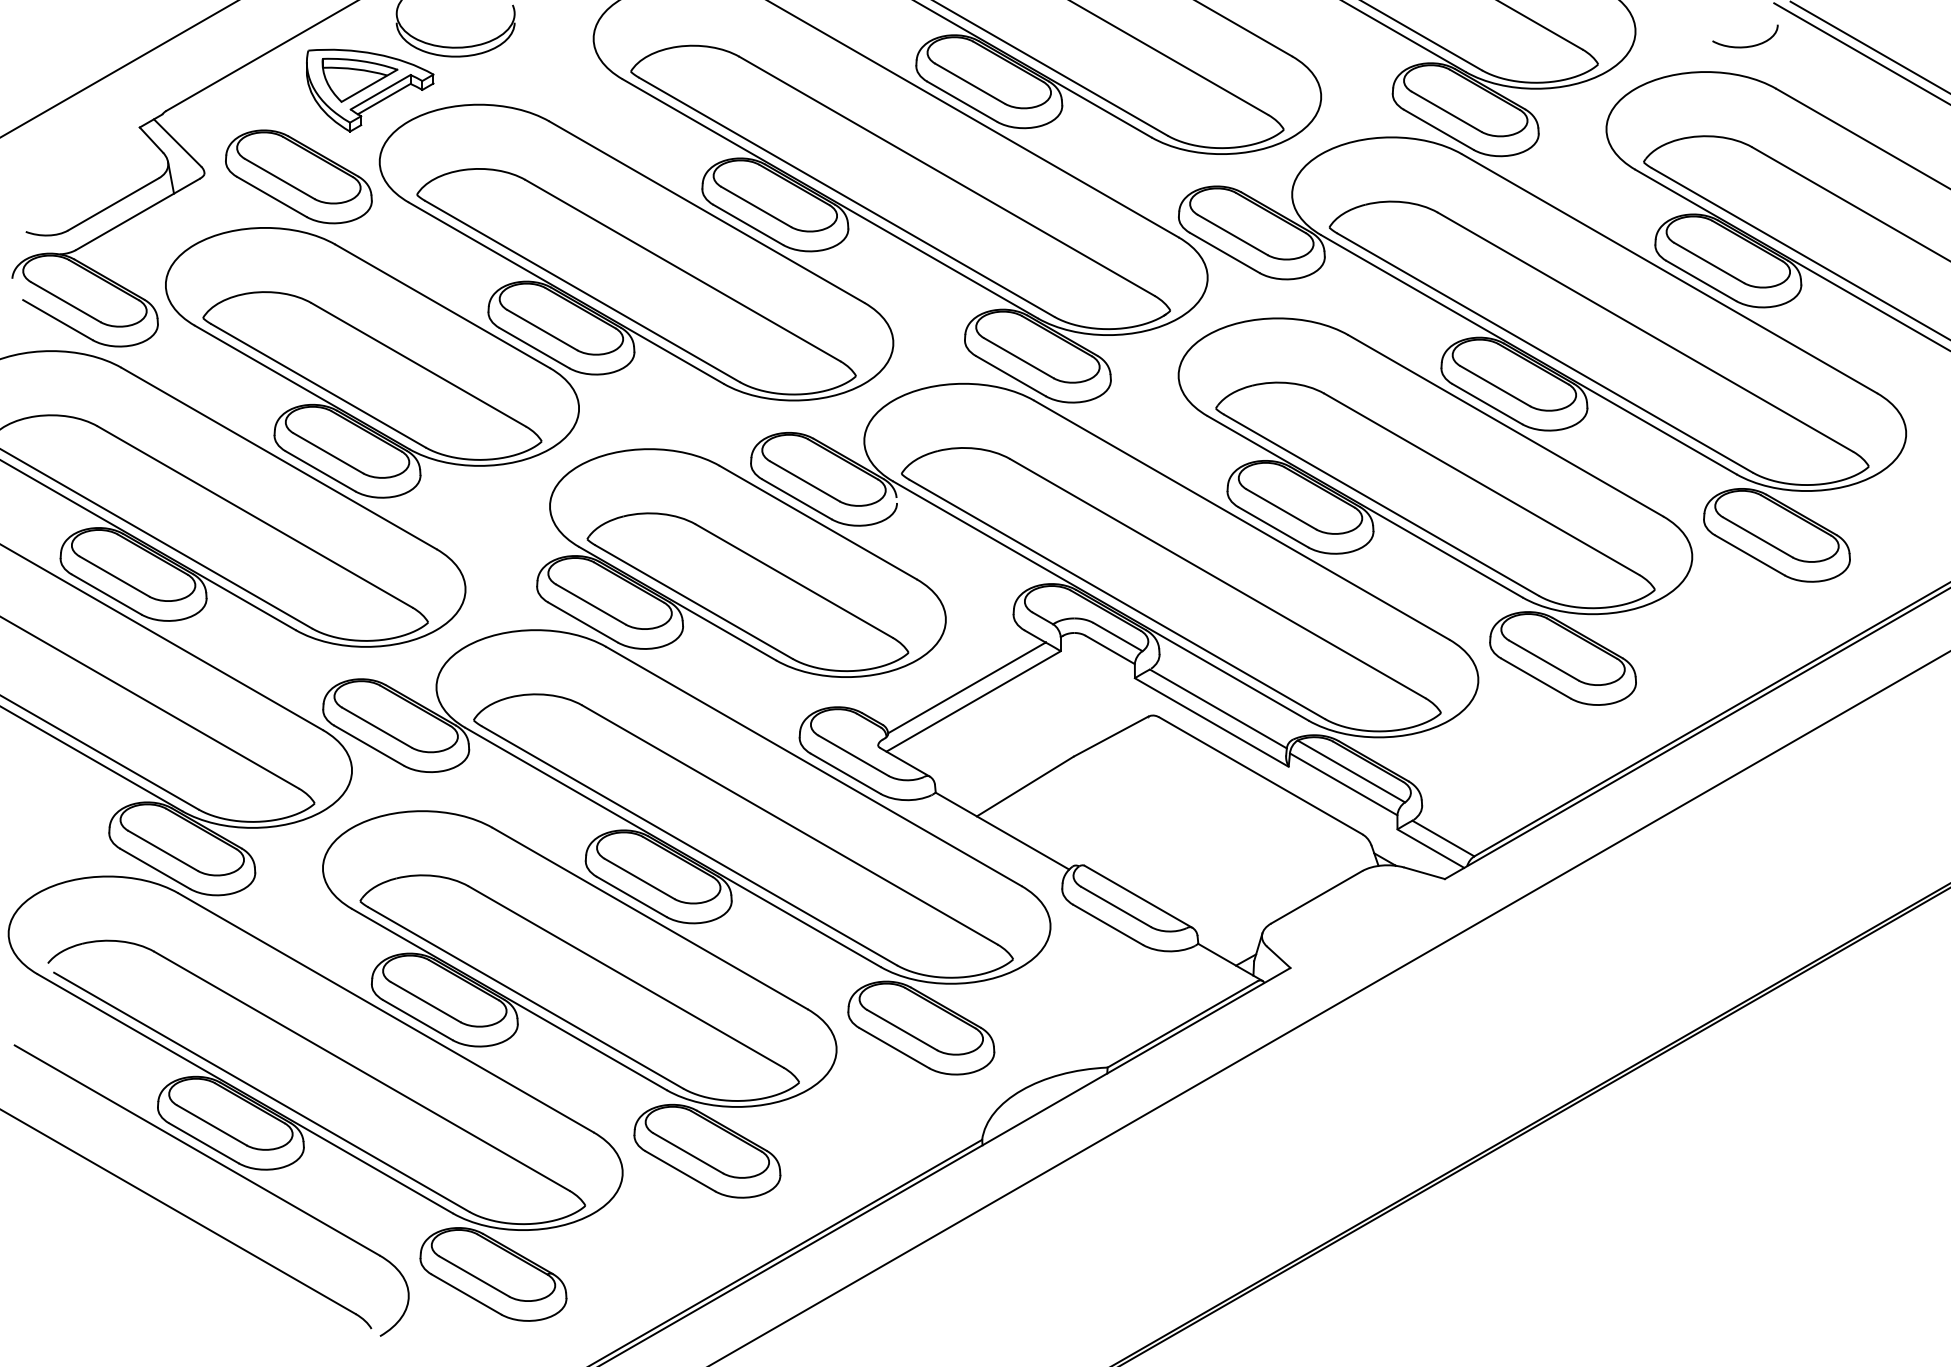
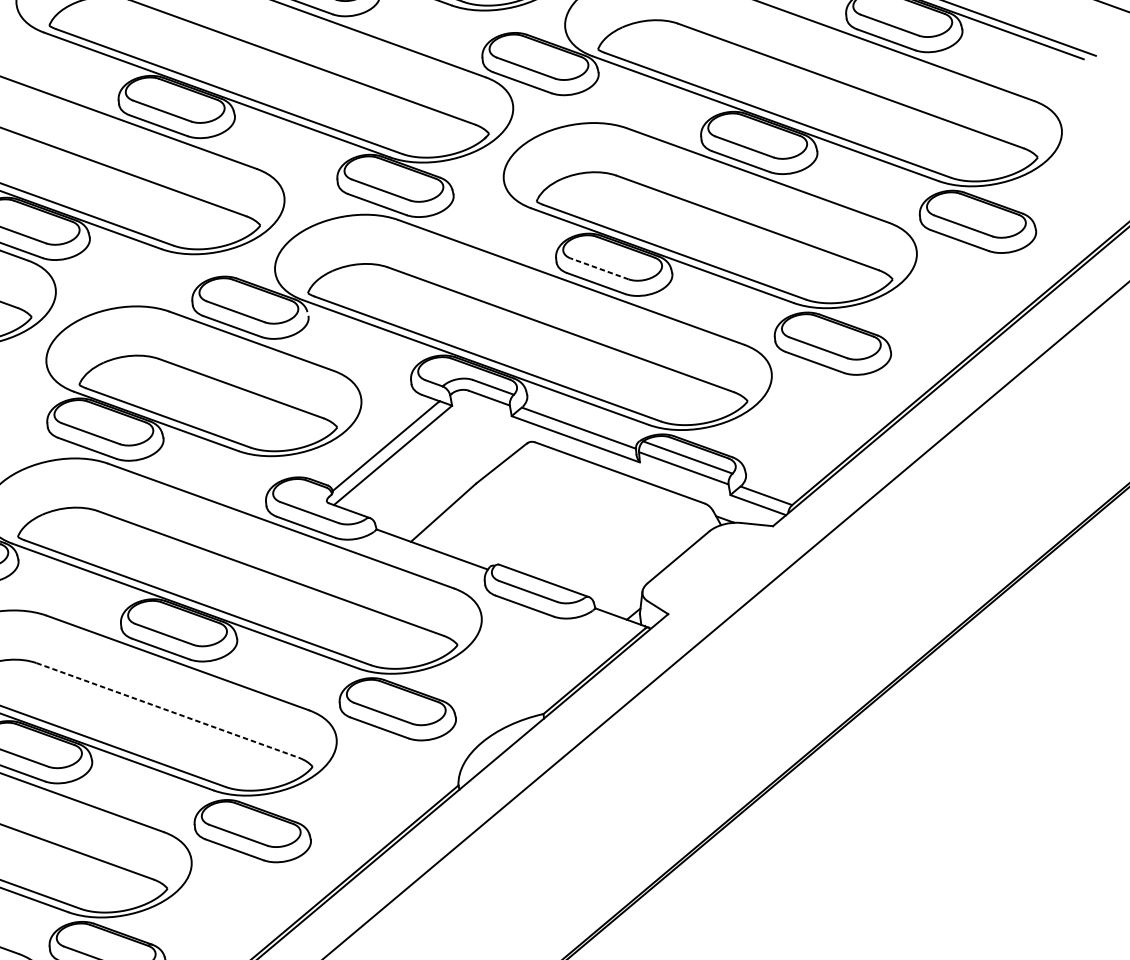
line: (1280, 509) -> (599, 269), solid -> dashed
line: (626, 977) -> (167, 710), solid -> dashed

